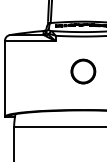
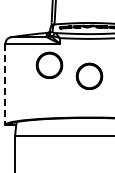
part: (46, 60) -> (49, 64), added
line: (4, 79) -> (5, 84), solid -> dashed

